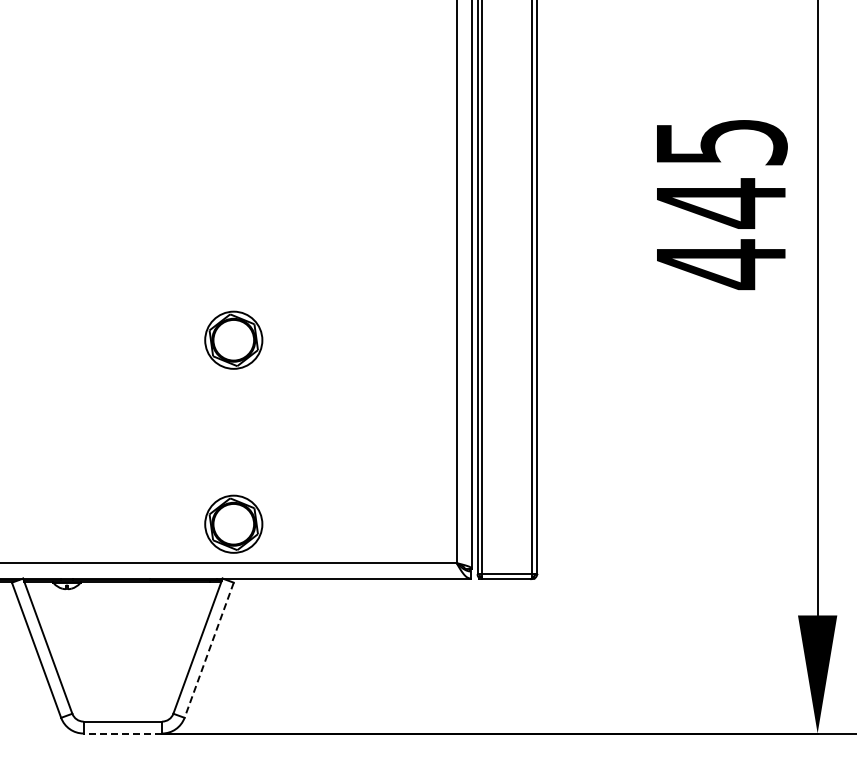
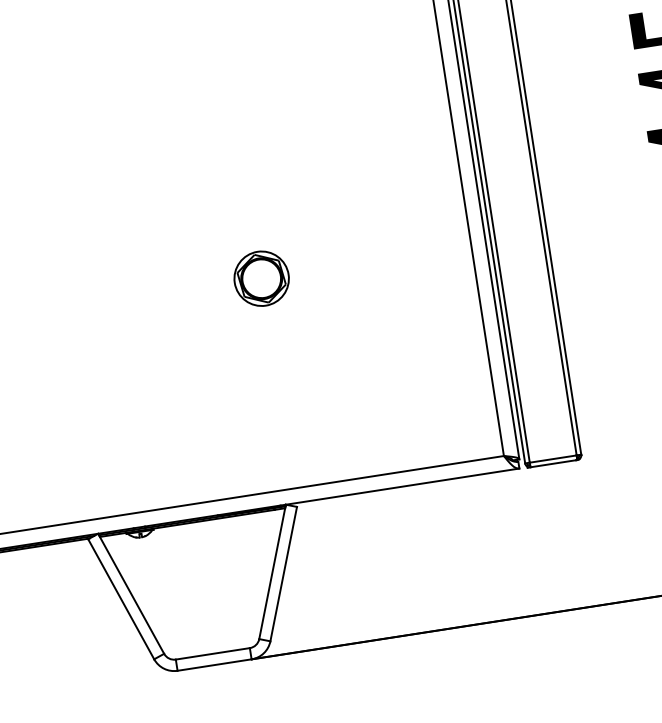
part: (233, 523) -> (288, 451), removed
line: (209, 650) -> (284, 574), dashed -> solid
line: (122, 733) -> (214, 665), dashed -> solid

